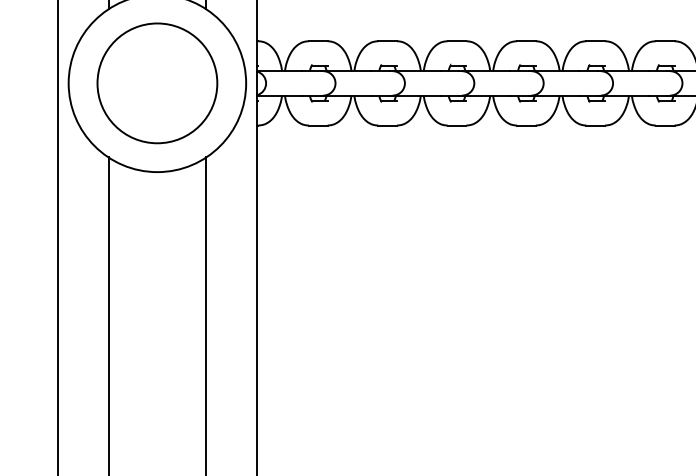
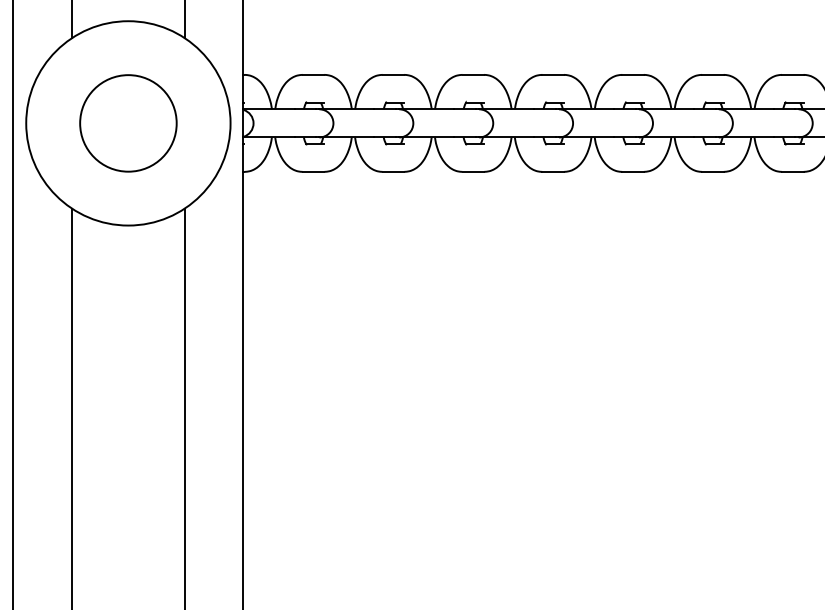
circle: (157, 83) -> (128, 123), size x0.7

